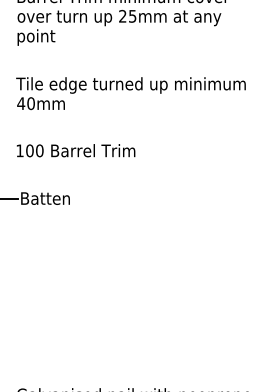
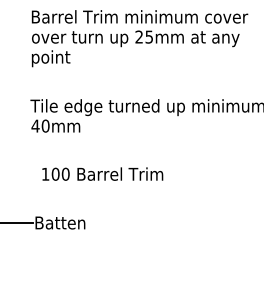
text: (76, 150) -> (103, 173), moved

